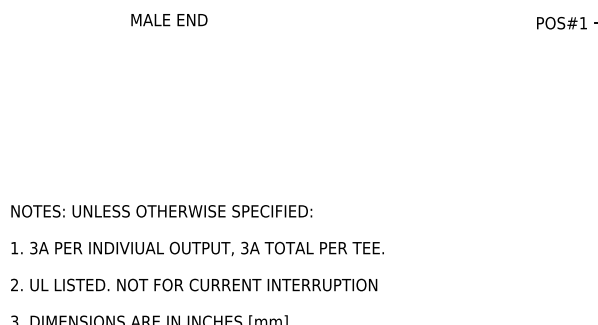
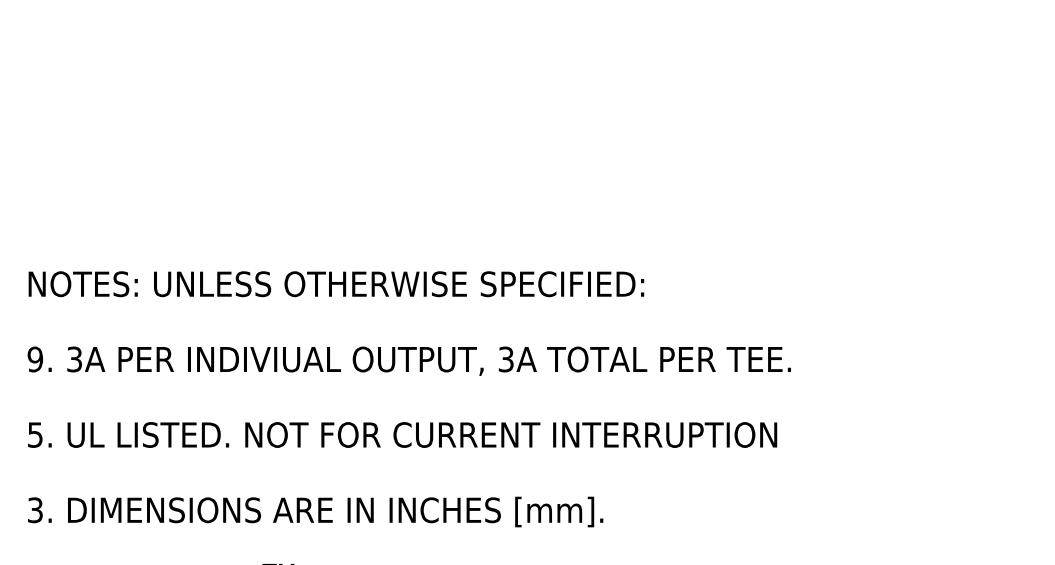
text: (14, 247) -> (35, 358), 1. -> 9.
text: (14, 284) -> (35, 433), 2. -> 5.

